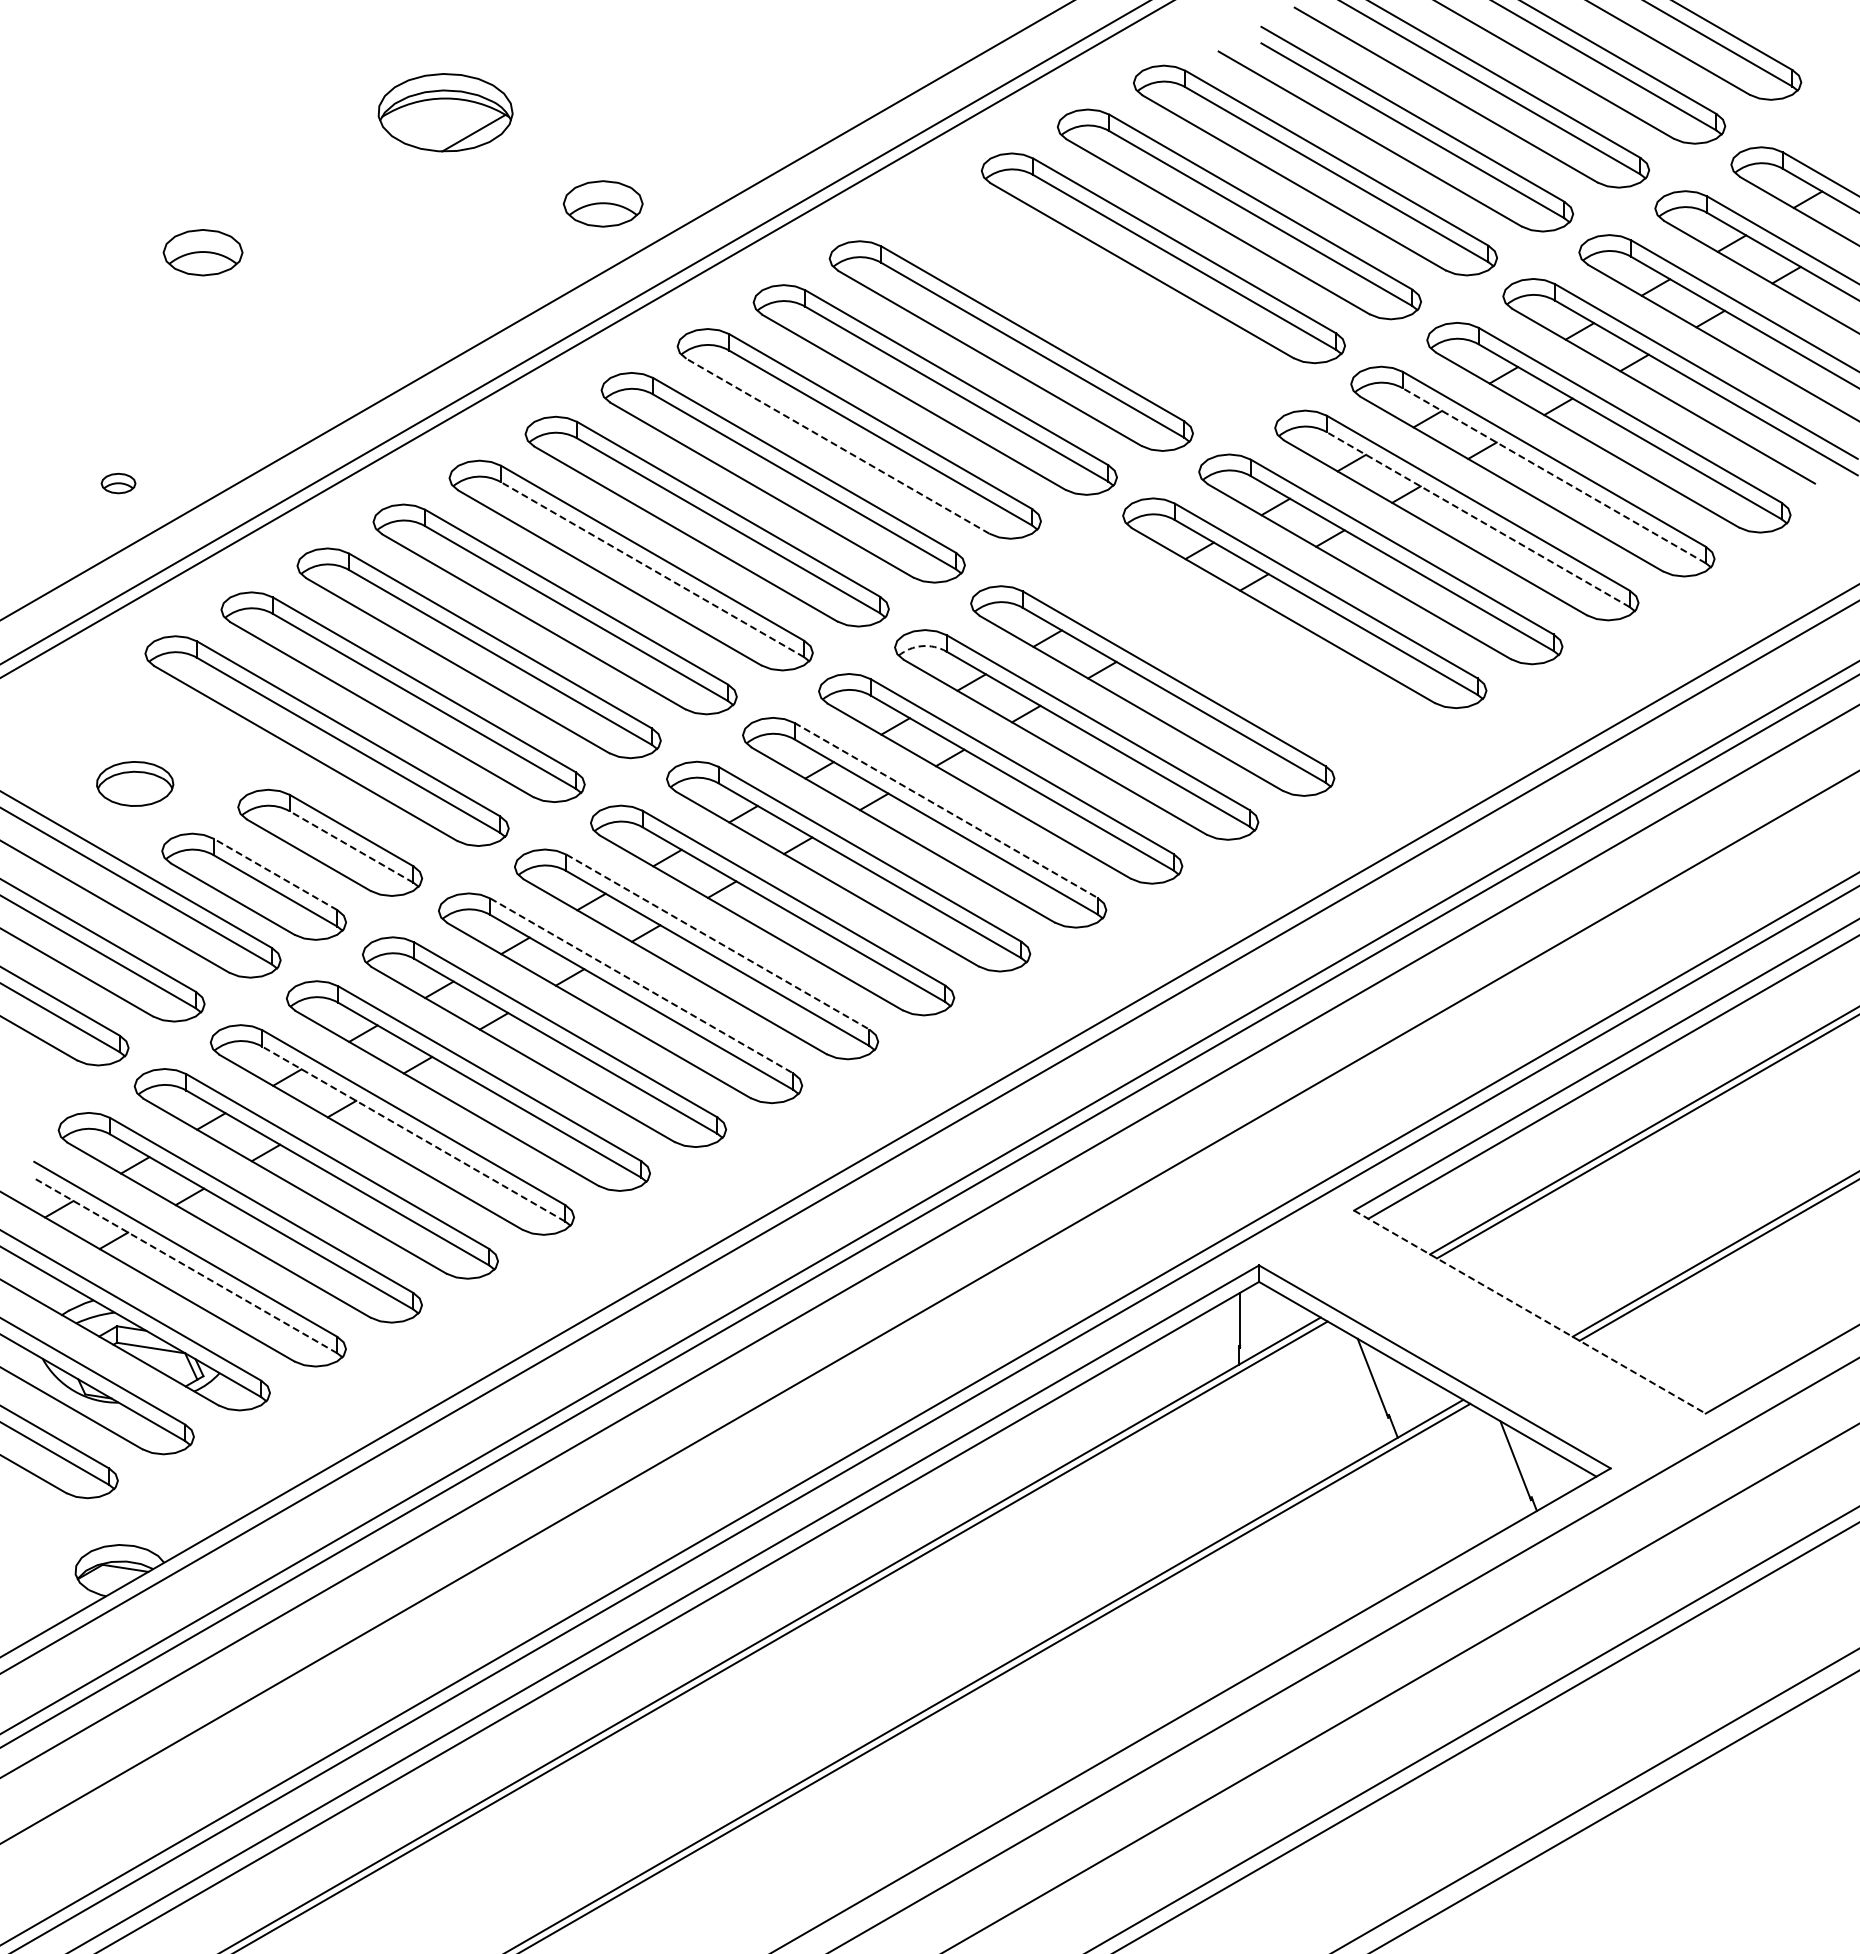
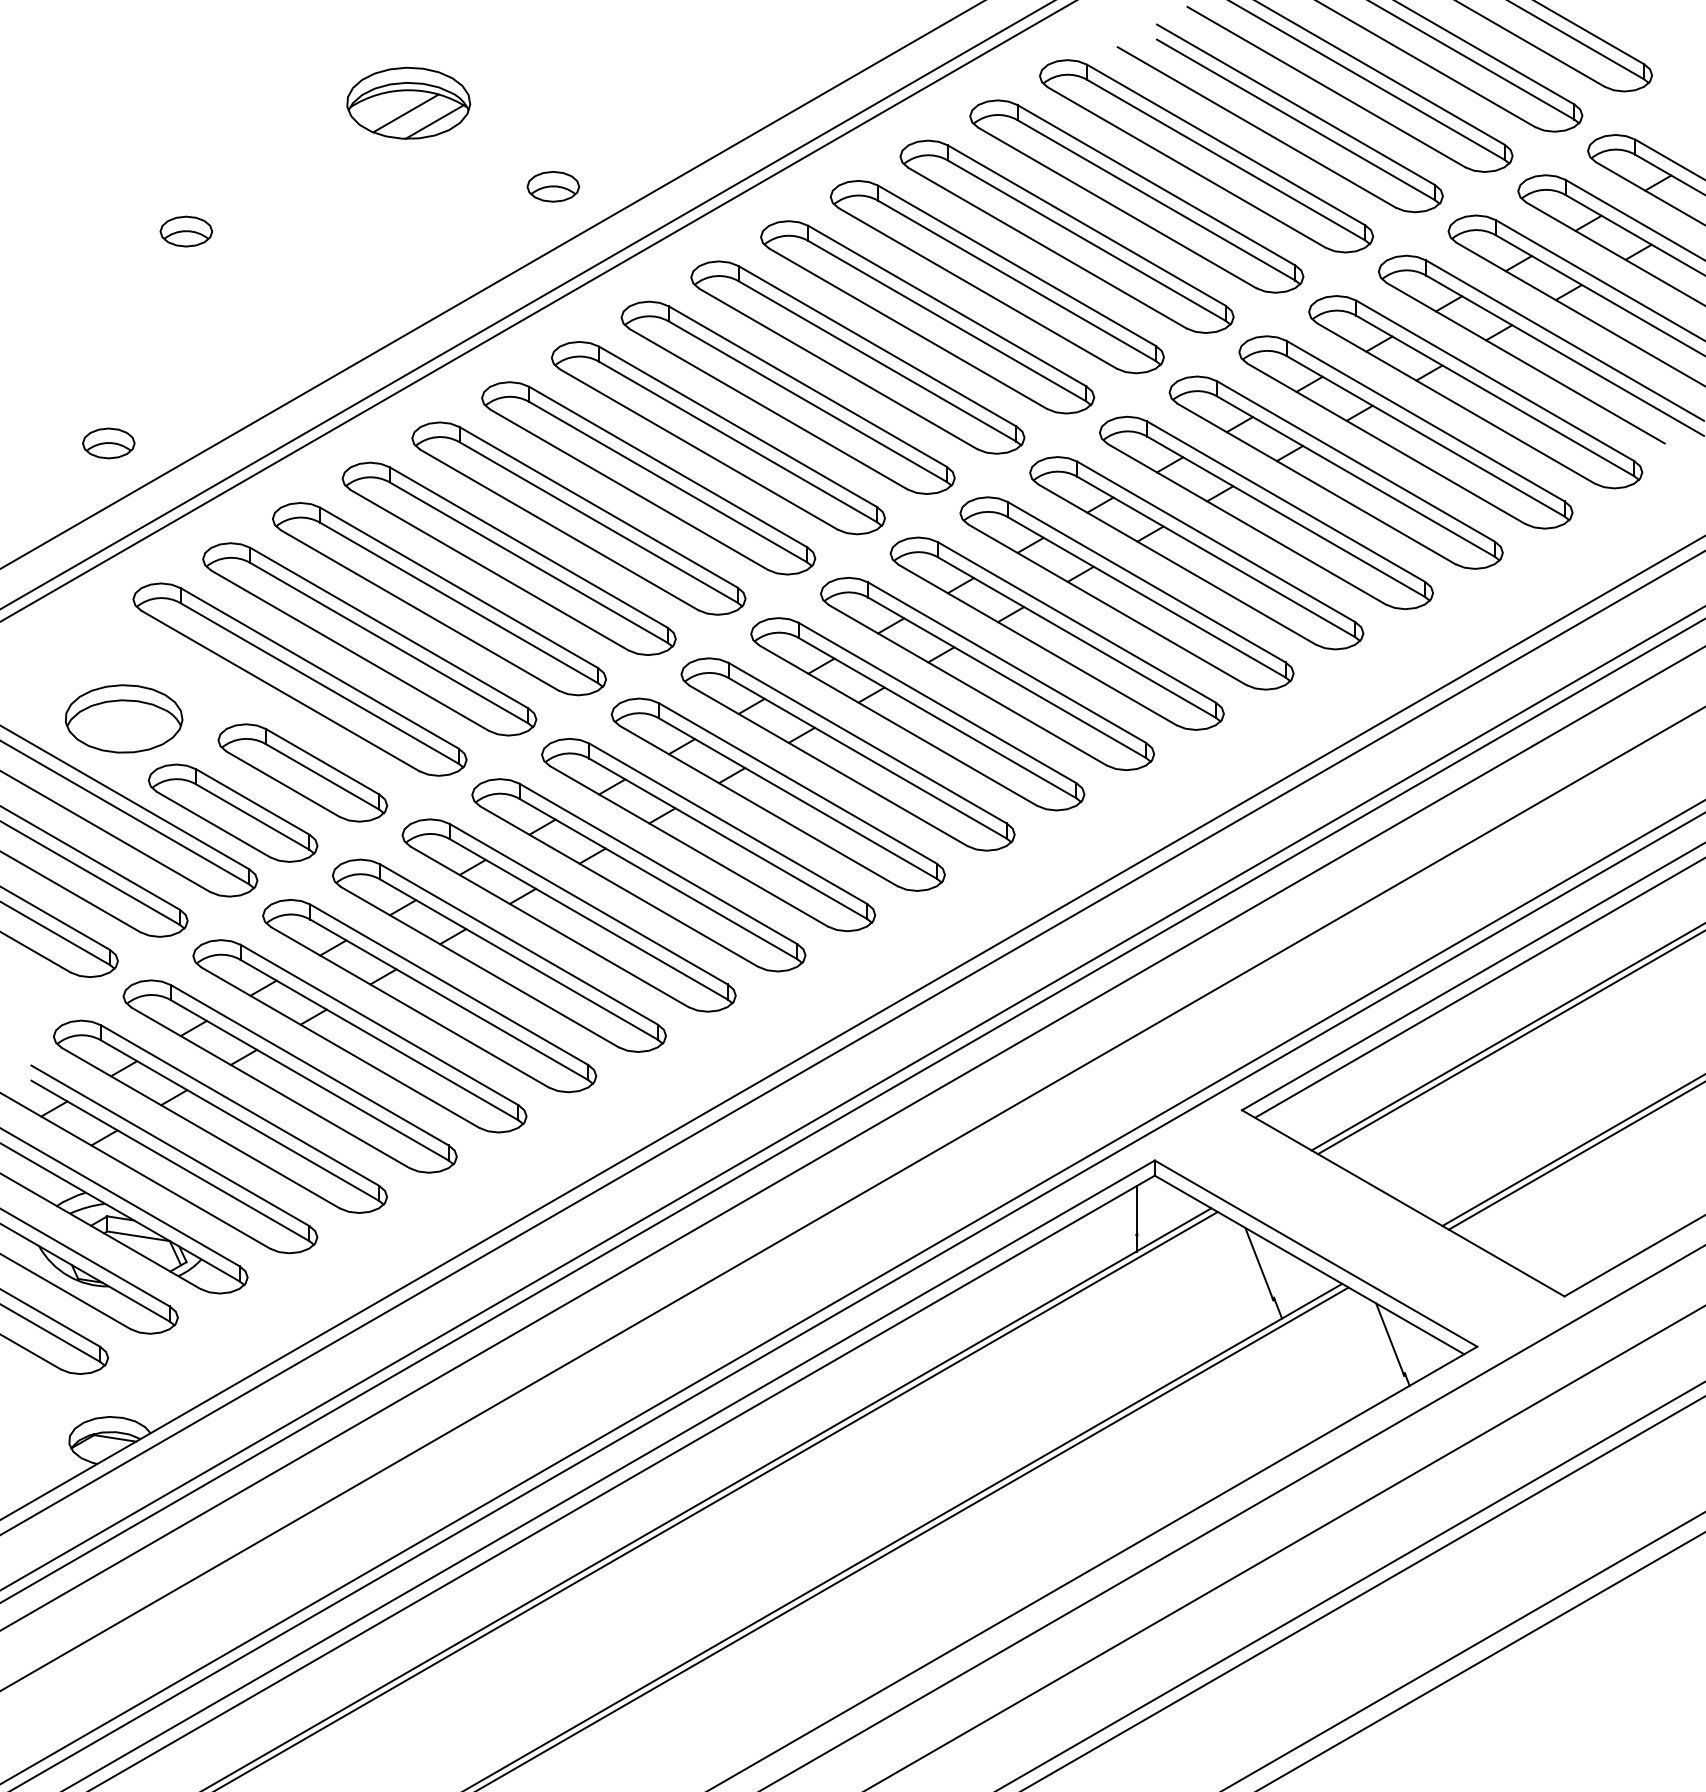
line: (442, 123) -> (405, 113), added
part: (603, 203) -> (553, 186), size x0.71
part: (203, 252) -> (186, 231), size x0.71
part: (1086, 301) -> (996, 276), added
line: (837, 446) -> (768, 409), dashed -> solid
line: (1554, 475) -> (1425, 436), dashed -> solid
part: (118, 483) -> (108, 443), size x1.67
line: (1478, 519) -> (1356, 476), dashed -> solid
line: (652, 569) -> (598, 522), dashed -> solid
arc: (921, 646) -> (845, 592), dashed -> solid
part: (1228, 646) -> (1126, 592), added
part: (134, 783) -> (123, 718), size x1.67
line: (946, 810) -> (868, 743), dashed -> solid
line: (351, 846) -> (322, 776), dashed -> solid
line: (275, 874) -> (252, 801), dashed -> solid
line: (717, 942) -> (658, 864), dashed -> solid
line: (641, 985) -> (588, 903), dashed -> solid
line: (413, 1134) -> (379, 1040), dashed -> solid
line: (185, 1265) -> (170, 1160), dashed -> solid
line: (1530, 1312) -> (1403, 1203), dashed -> solid

